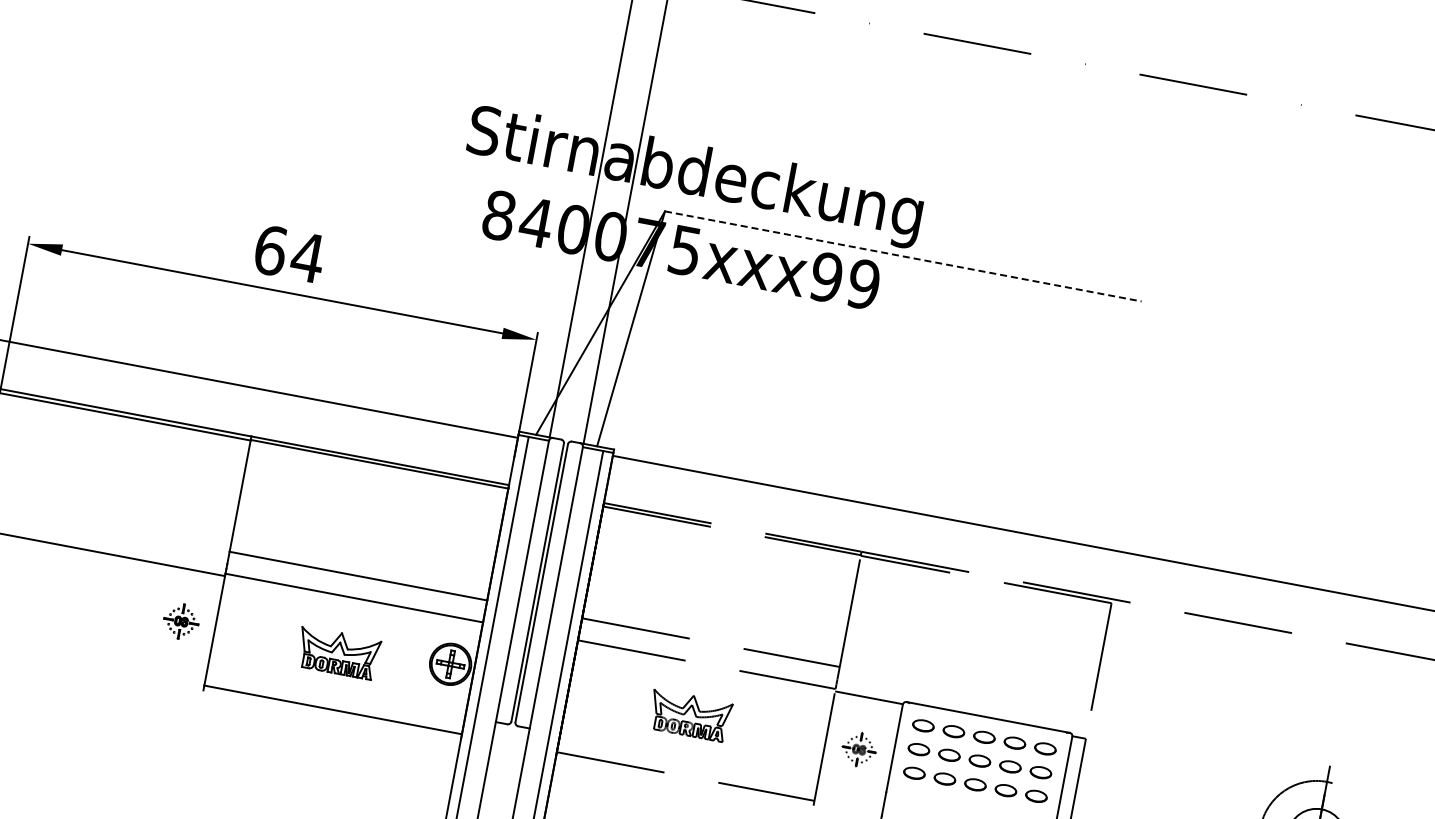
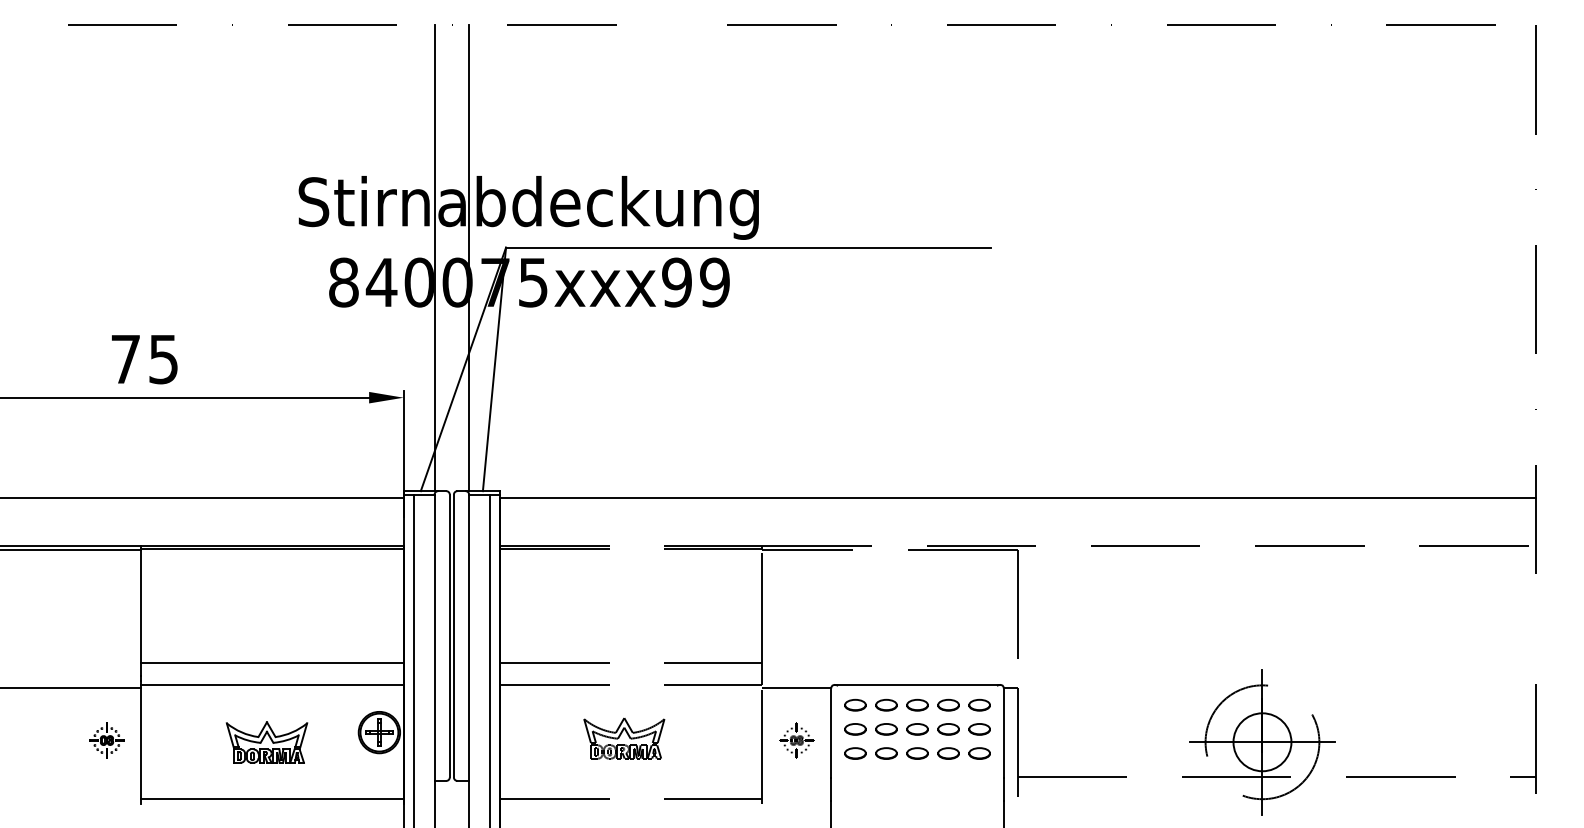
text: (290, 254) -> (145, 359), 64 -> 75
line: (903, 256) -> (748, 247), dashed -> solid

